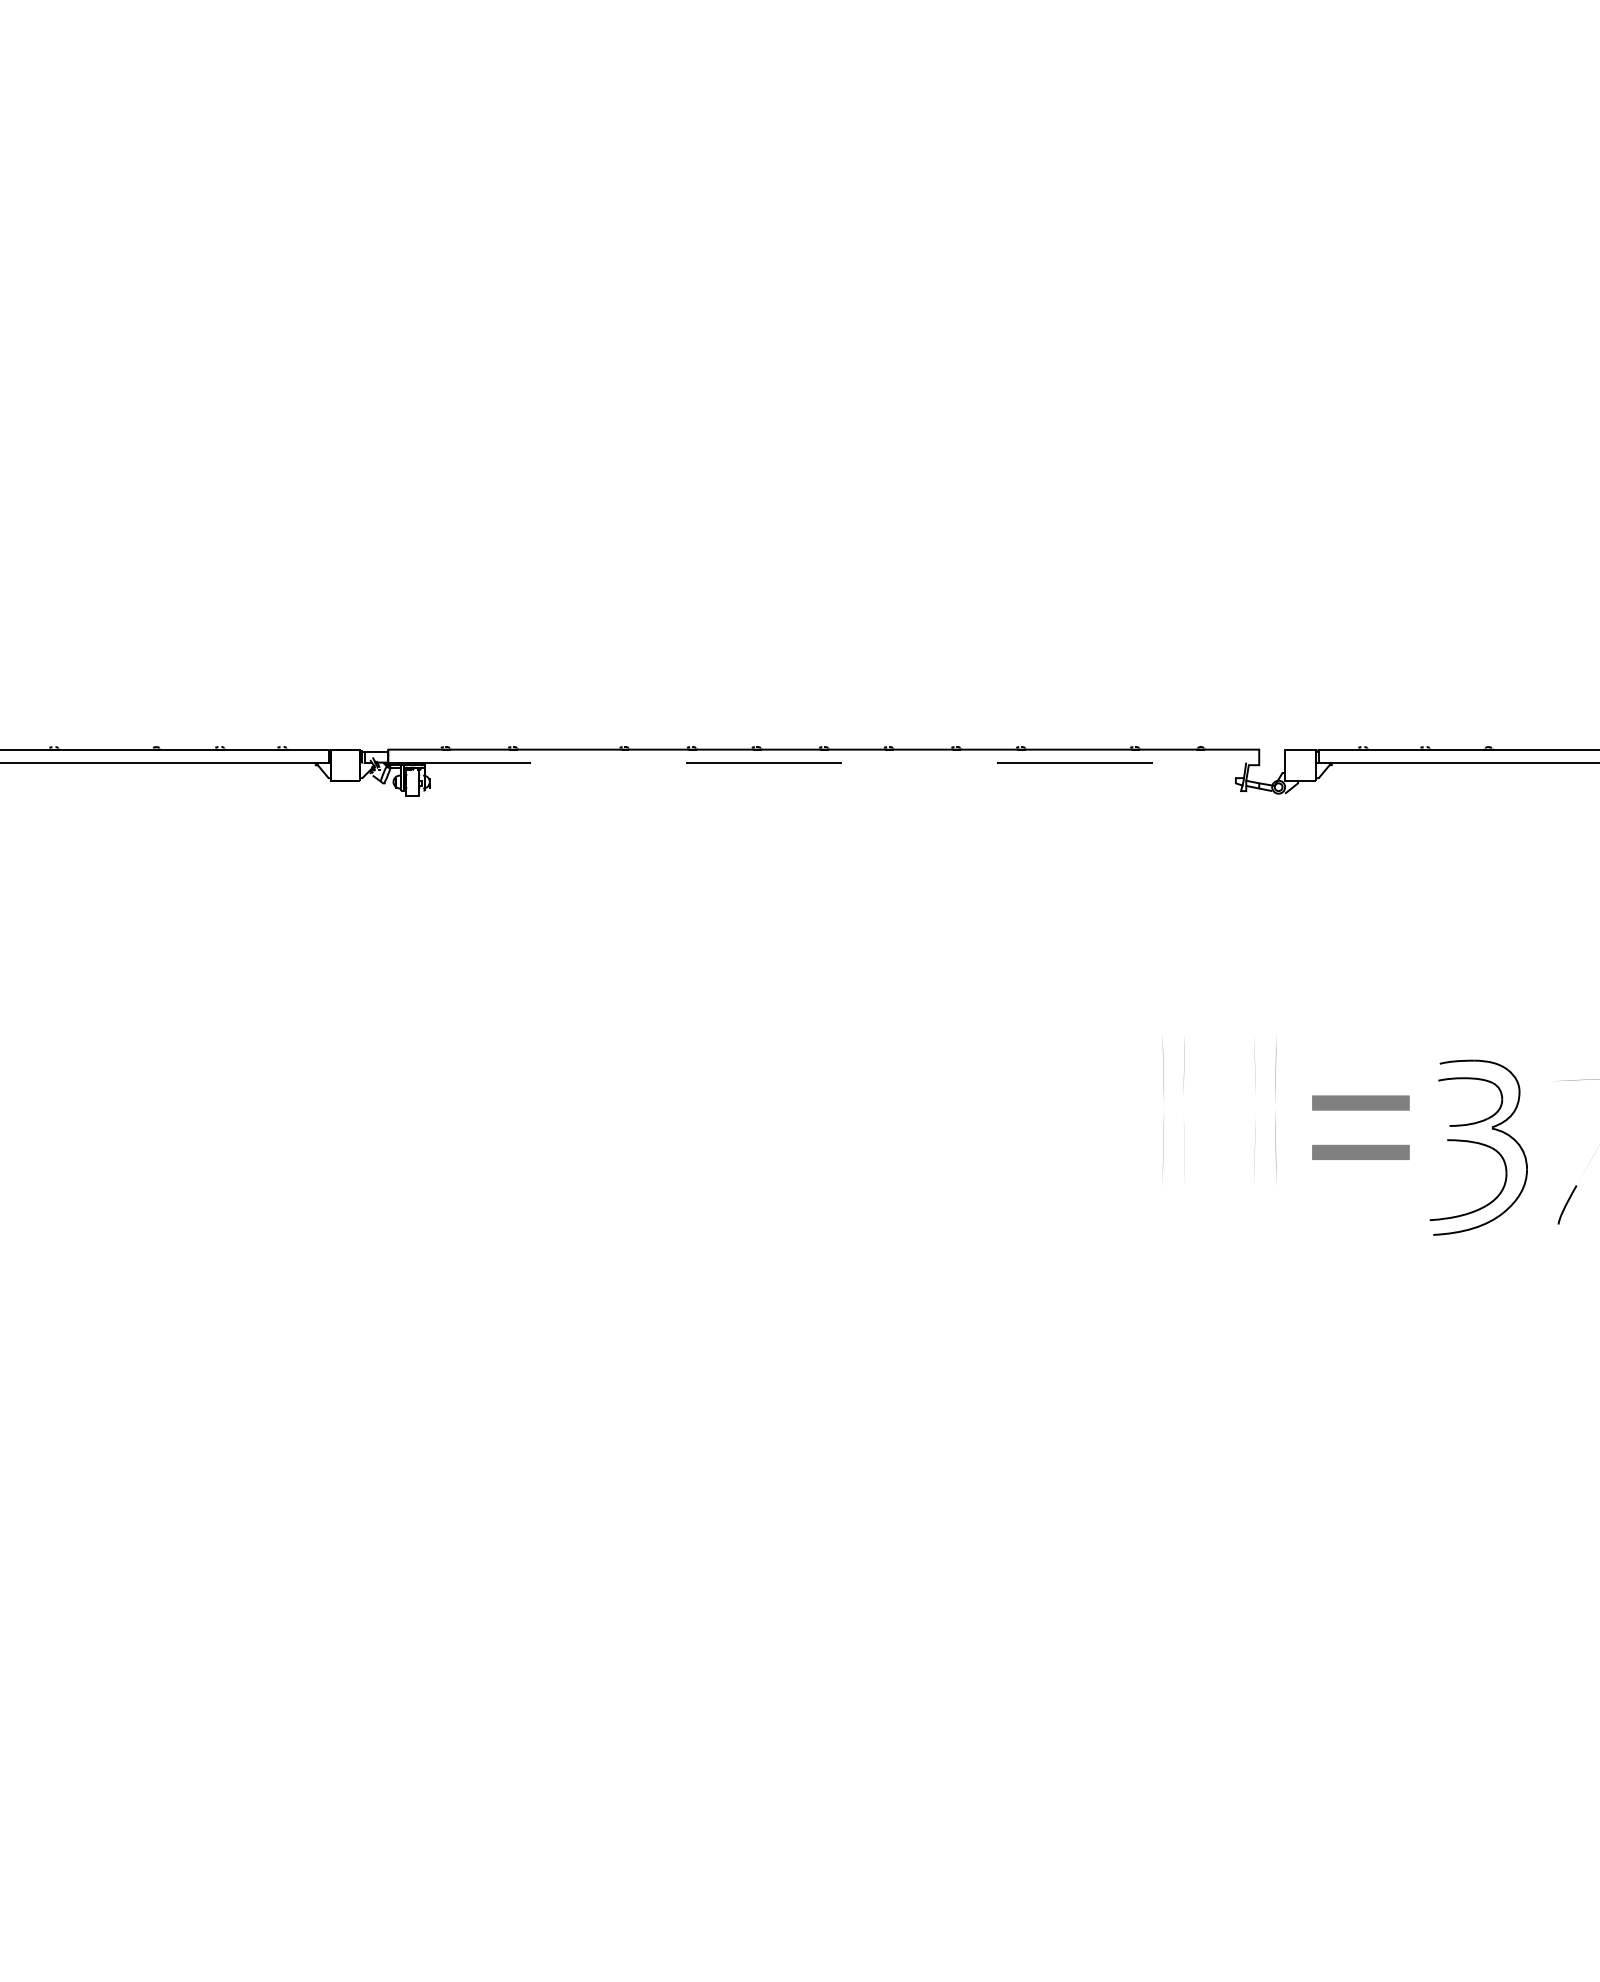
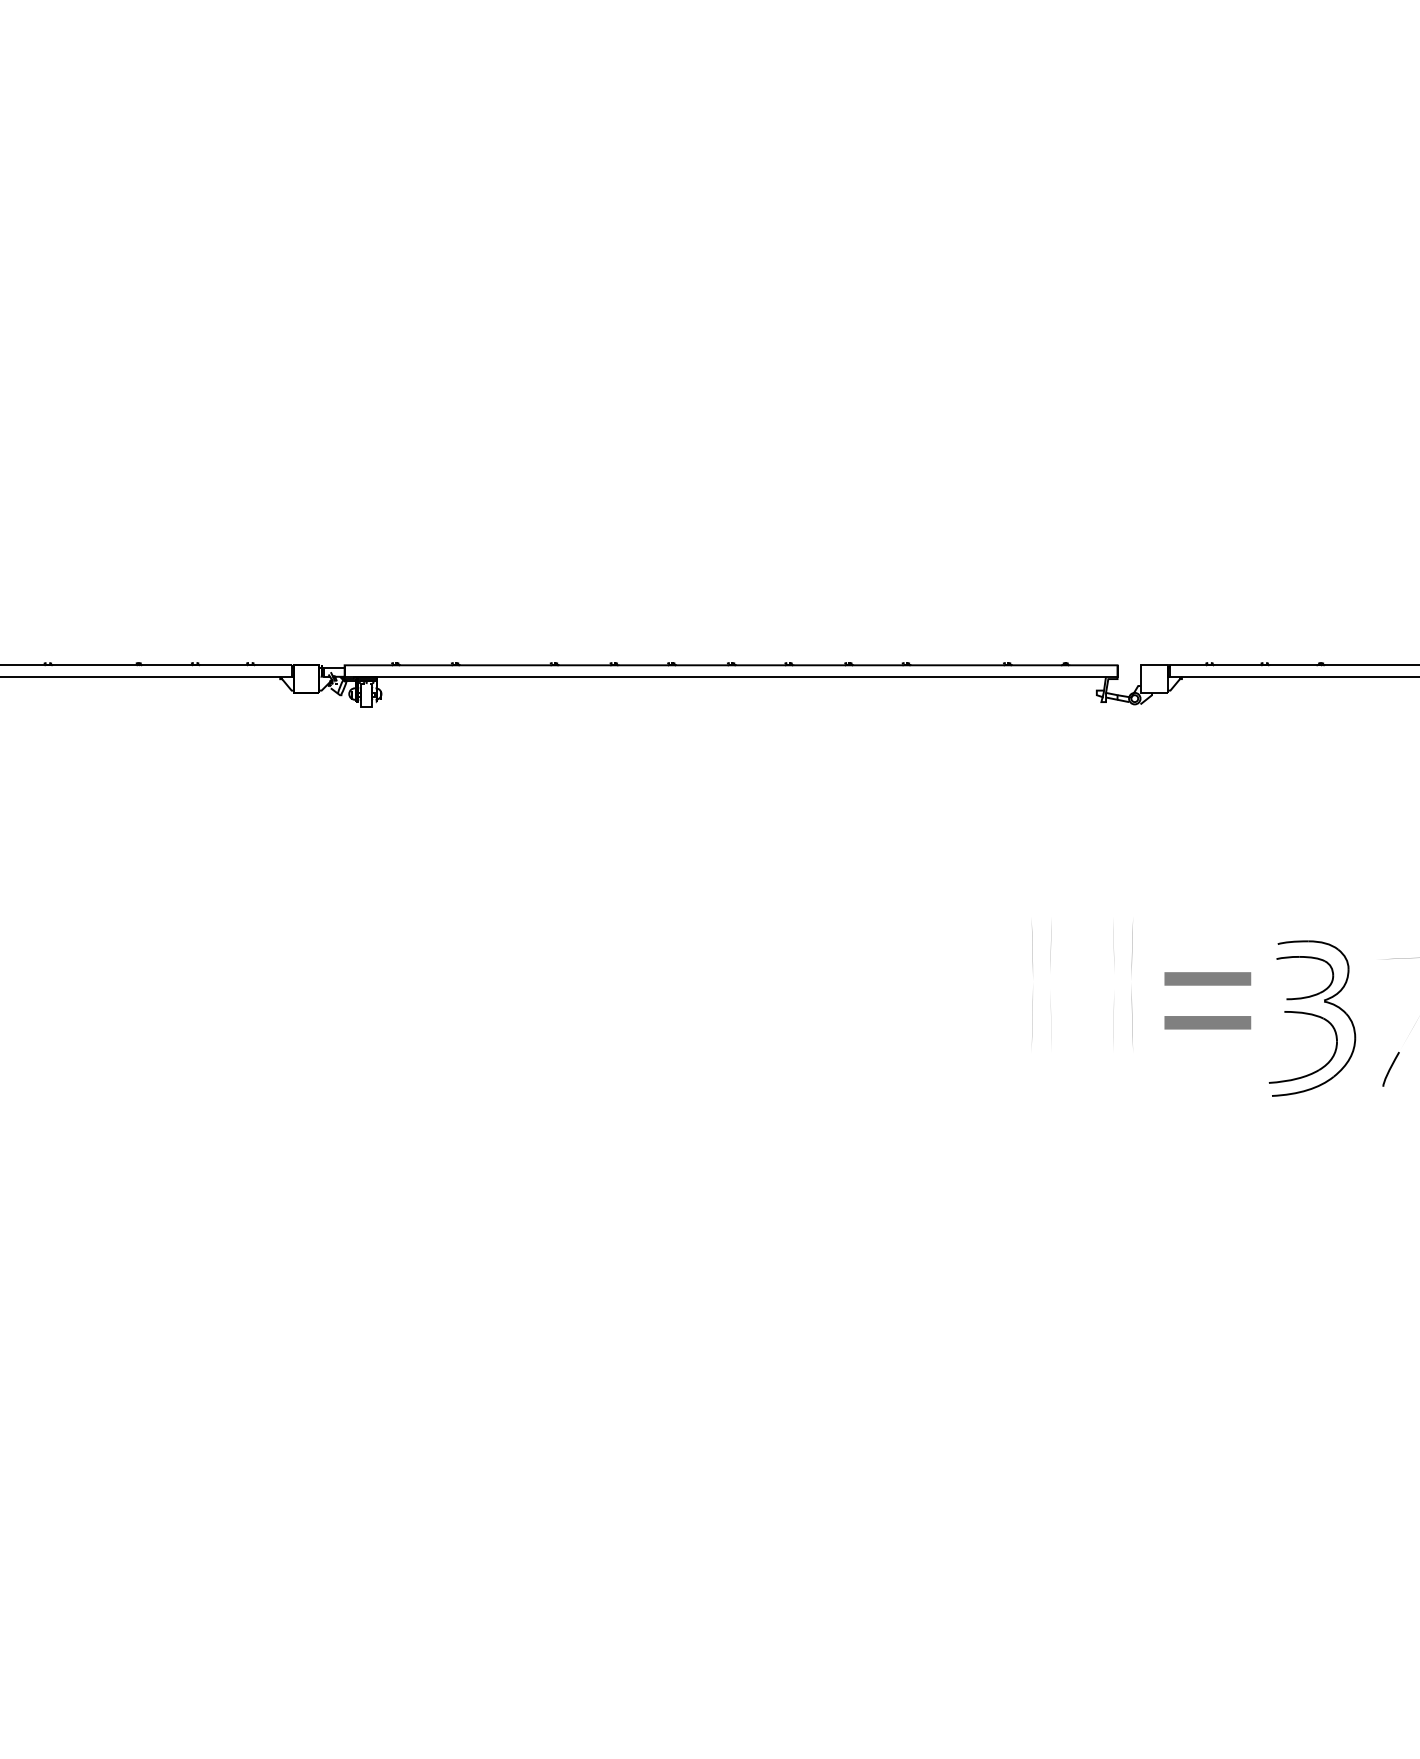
line: (824, 762) -> (731, 676), dashed -> solid

